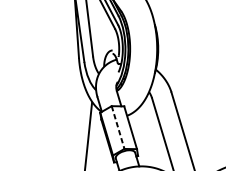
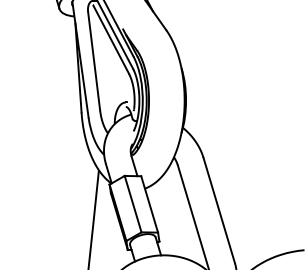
line: (118, 127) -> (133, 204), dashed -> solid

